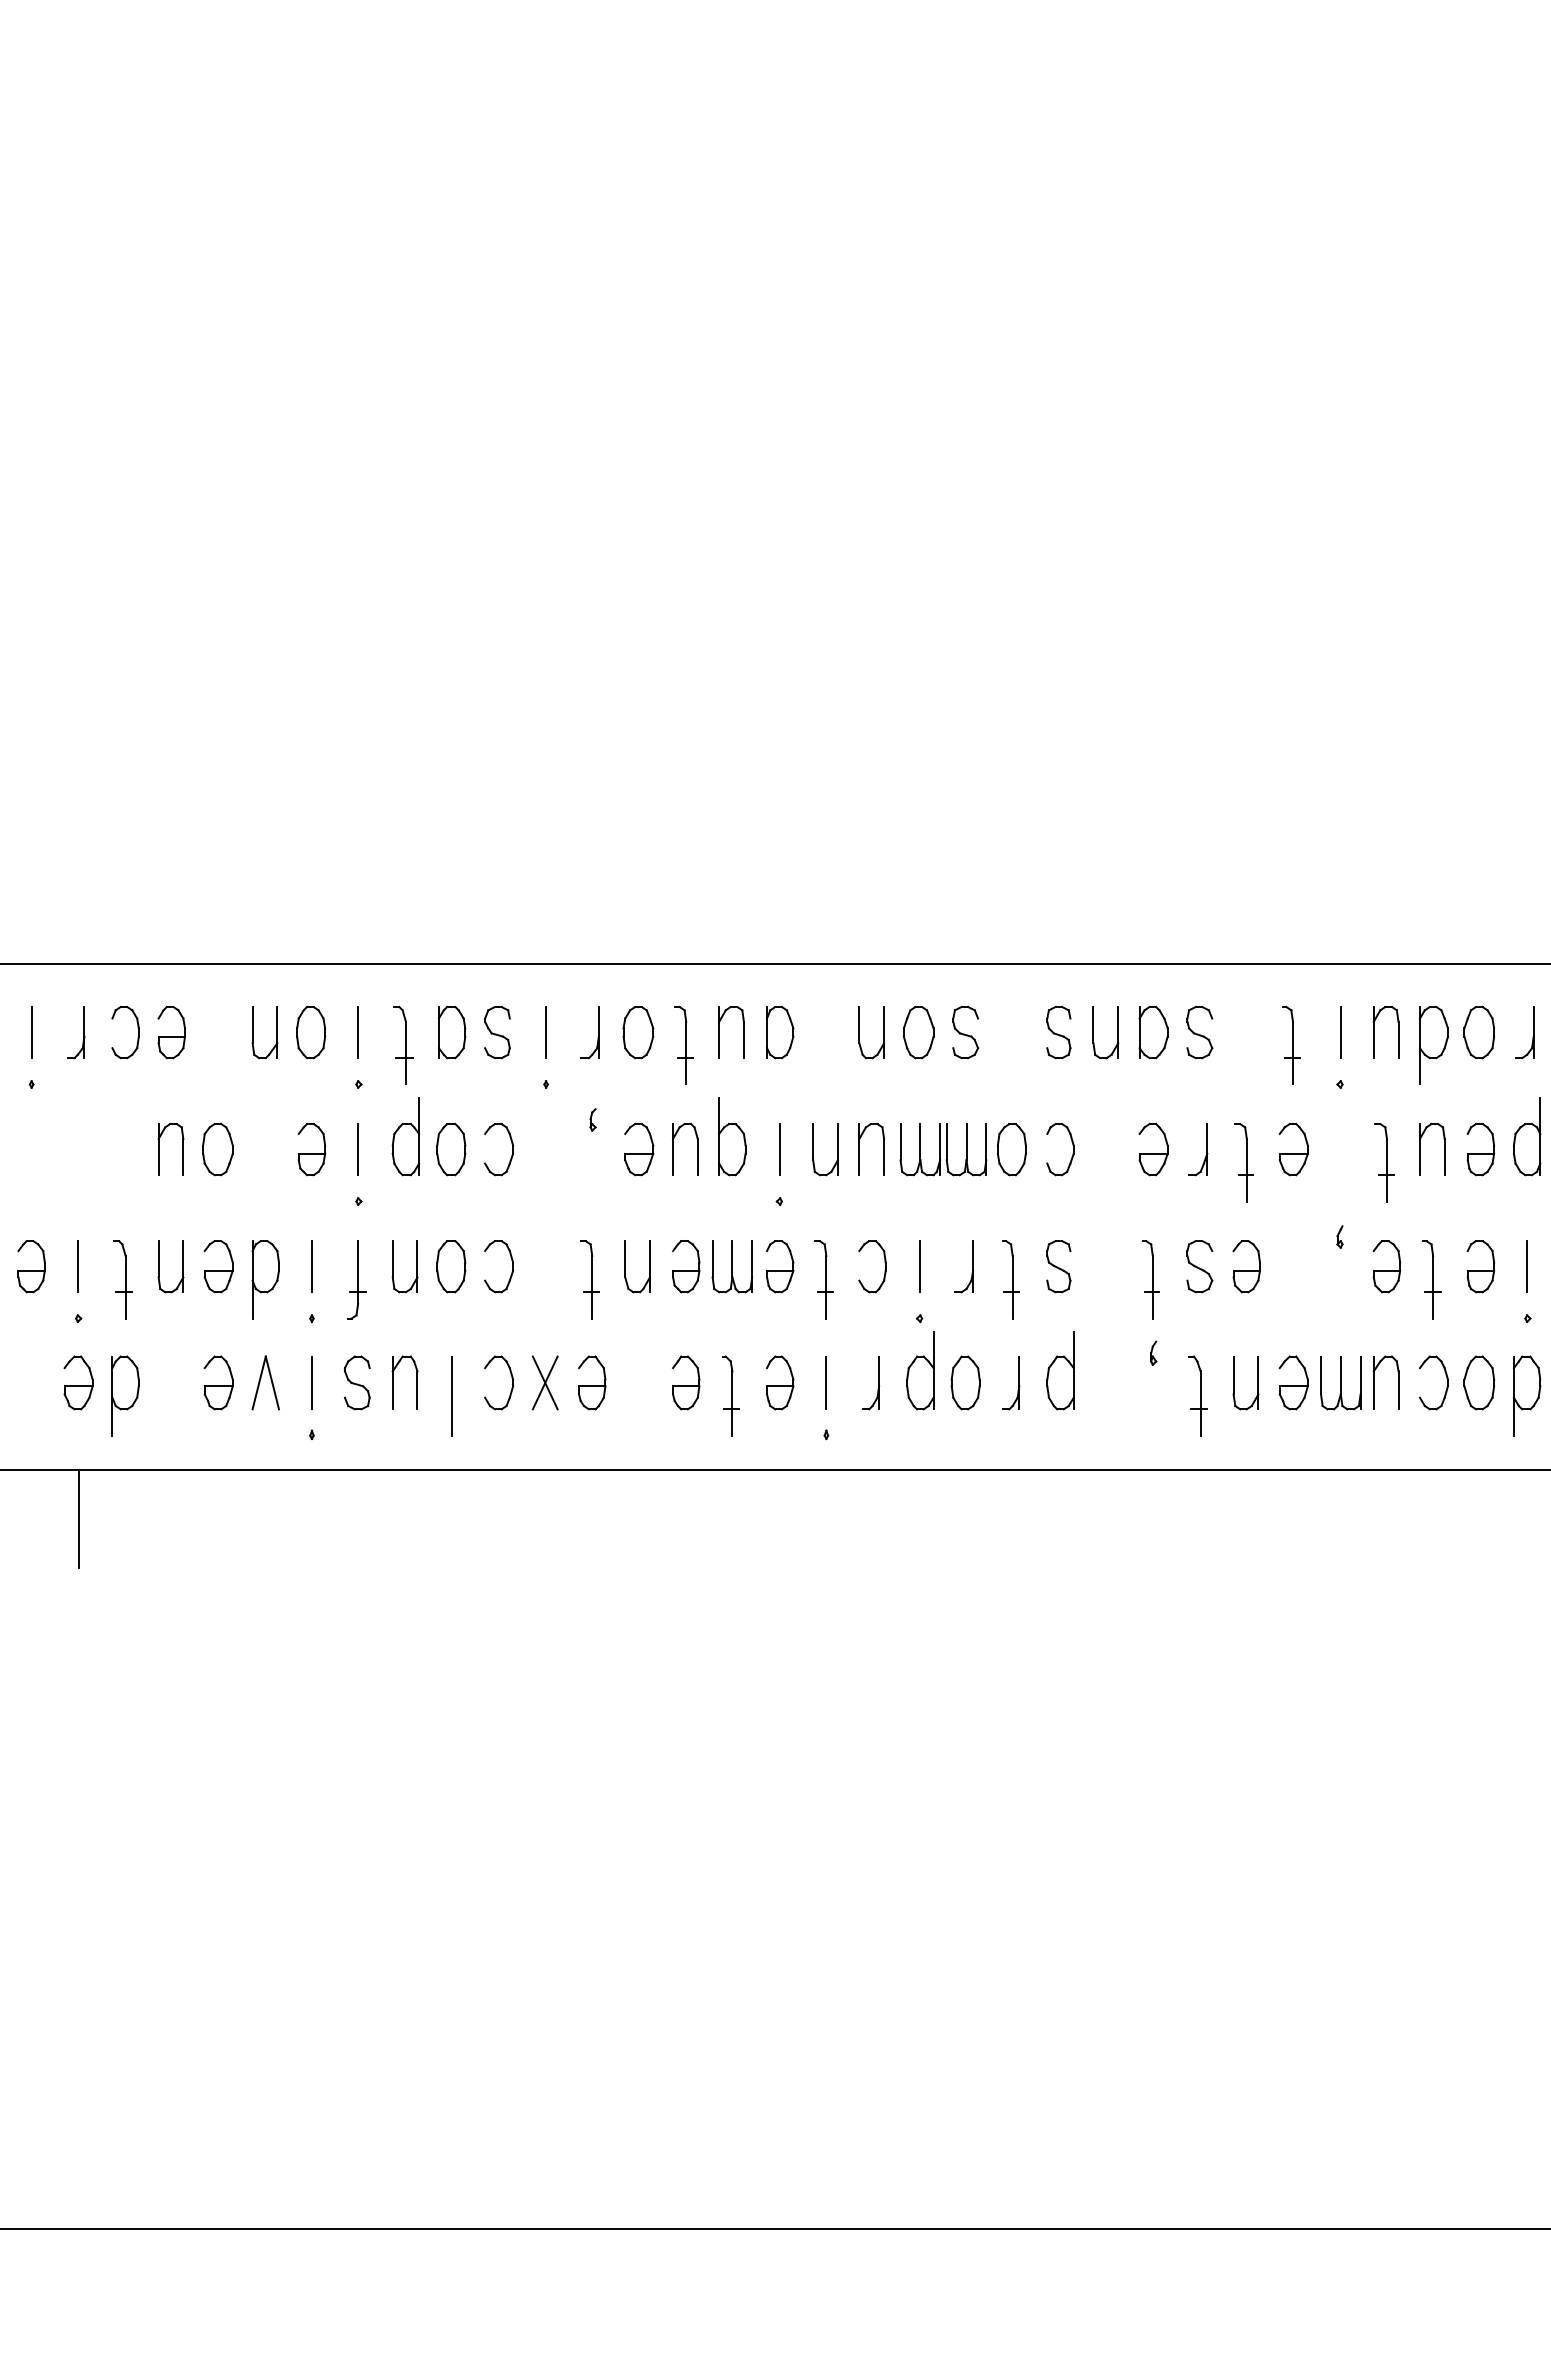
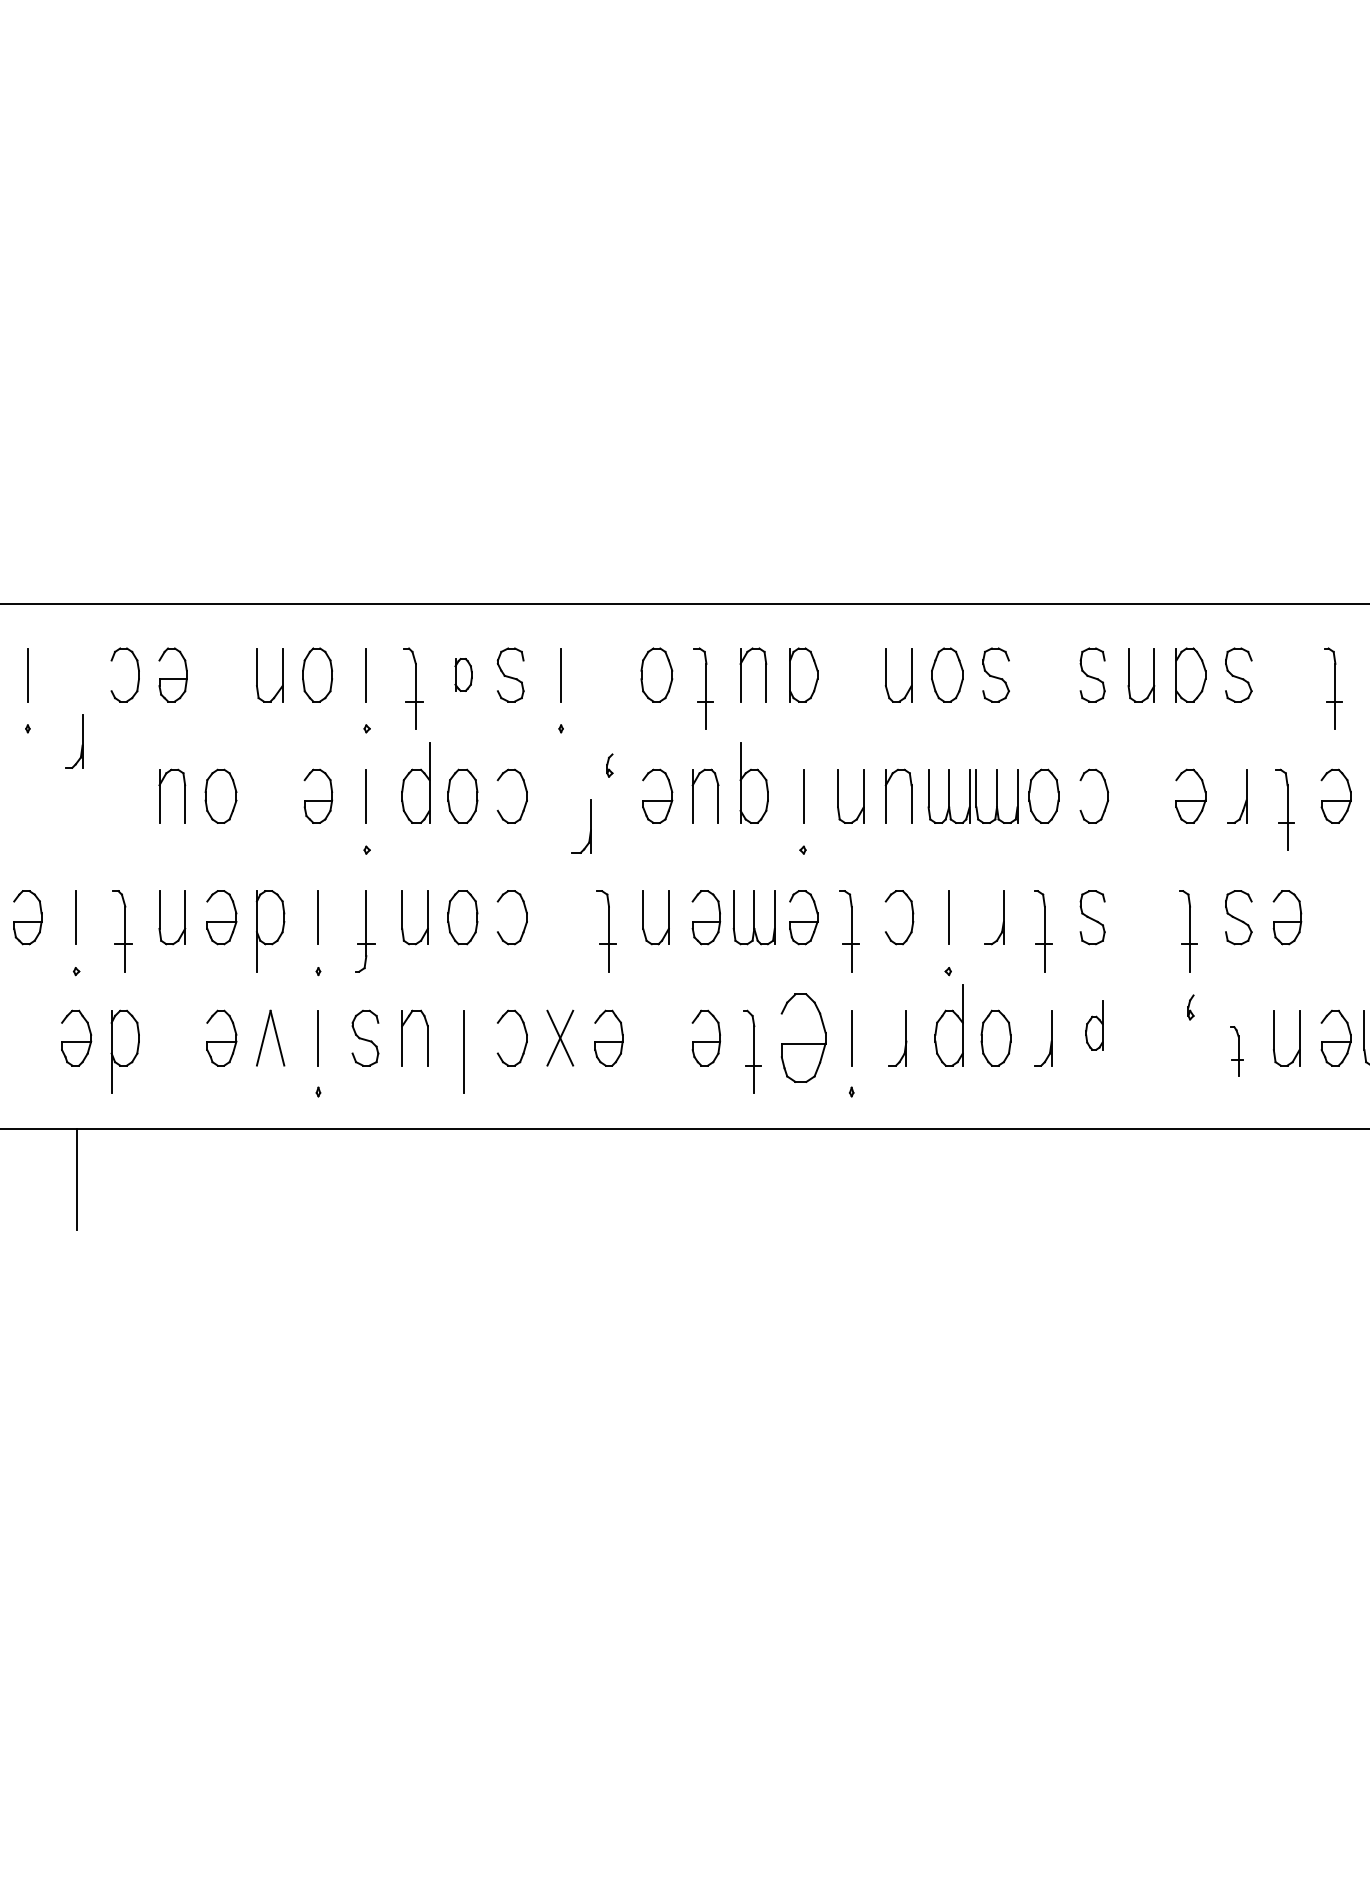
part: (83, 1032) -> (81, 741), moved
part: (451, 1032) -> (463, 674), size x0.6
part: (598, 1032) -> (590, 826), moved
part: (1060, 1370) -> (1094, 1025), size x0.6
part: (780, 1382) -> (804, 1037), size x1.6
part: (1197, 1395) -> (1236, 1051), size x0.6

